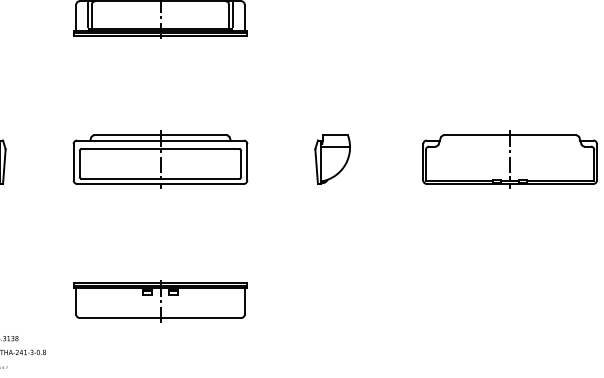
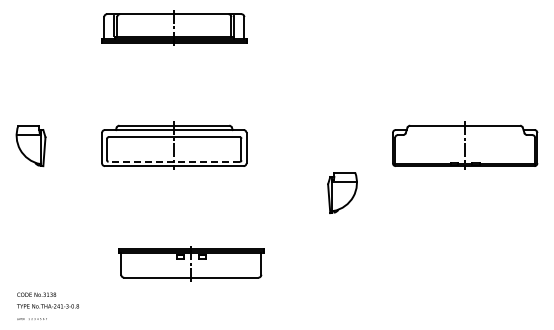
part: (332, 159) -> (342, 192), moved
line: (160, 178) -> (174, 161), solid -> dashed
part: (160, 300) -> (191, 263), moved

